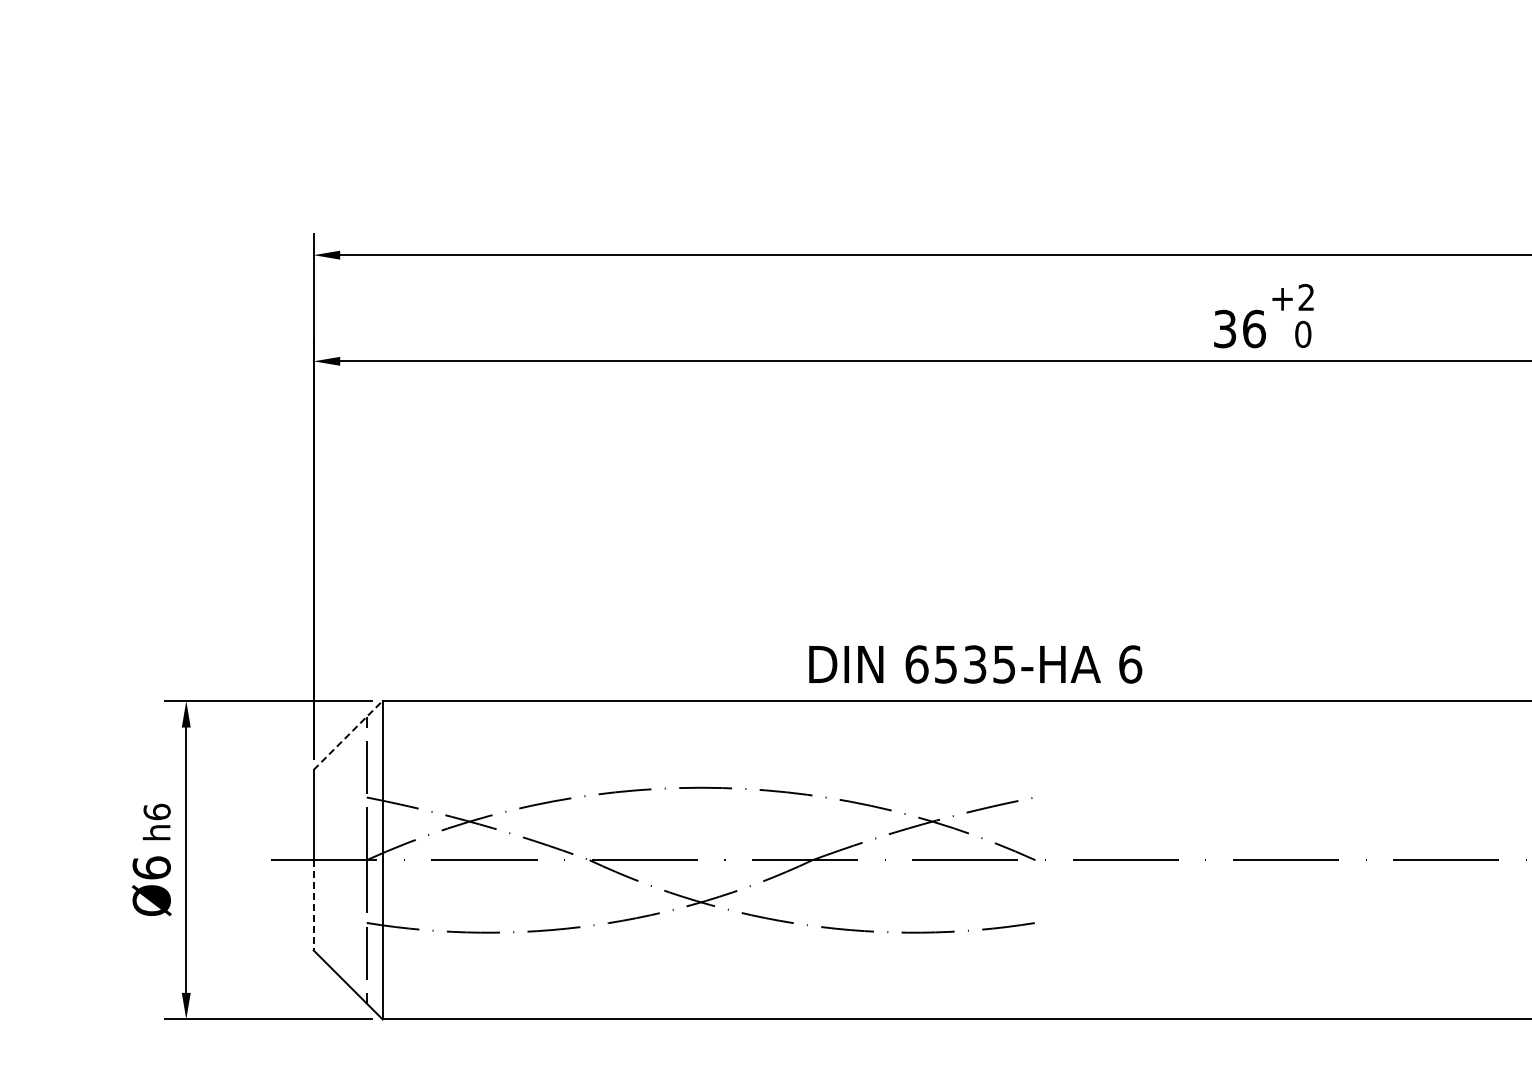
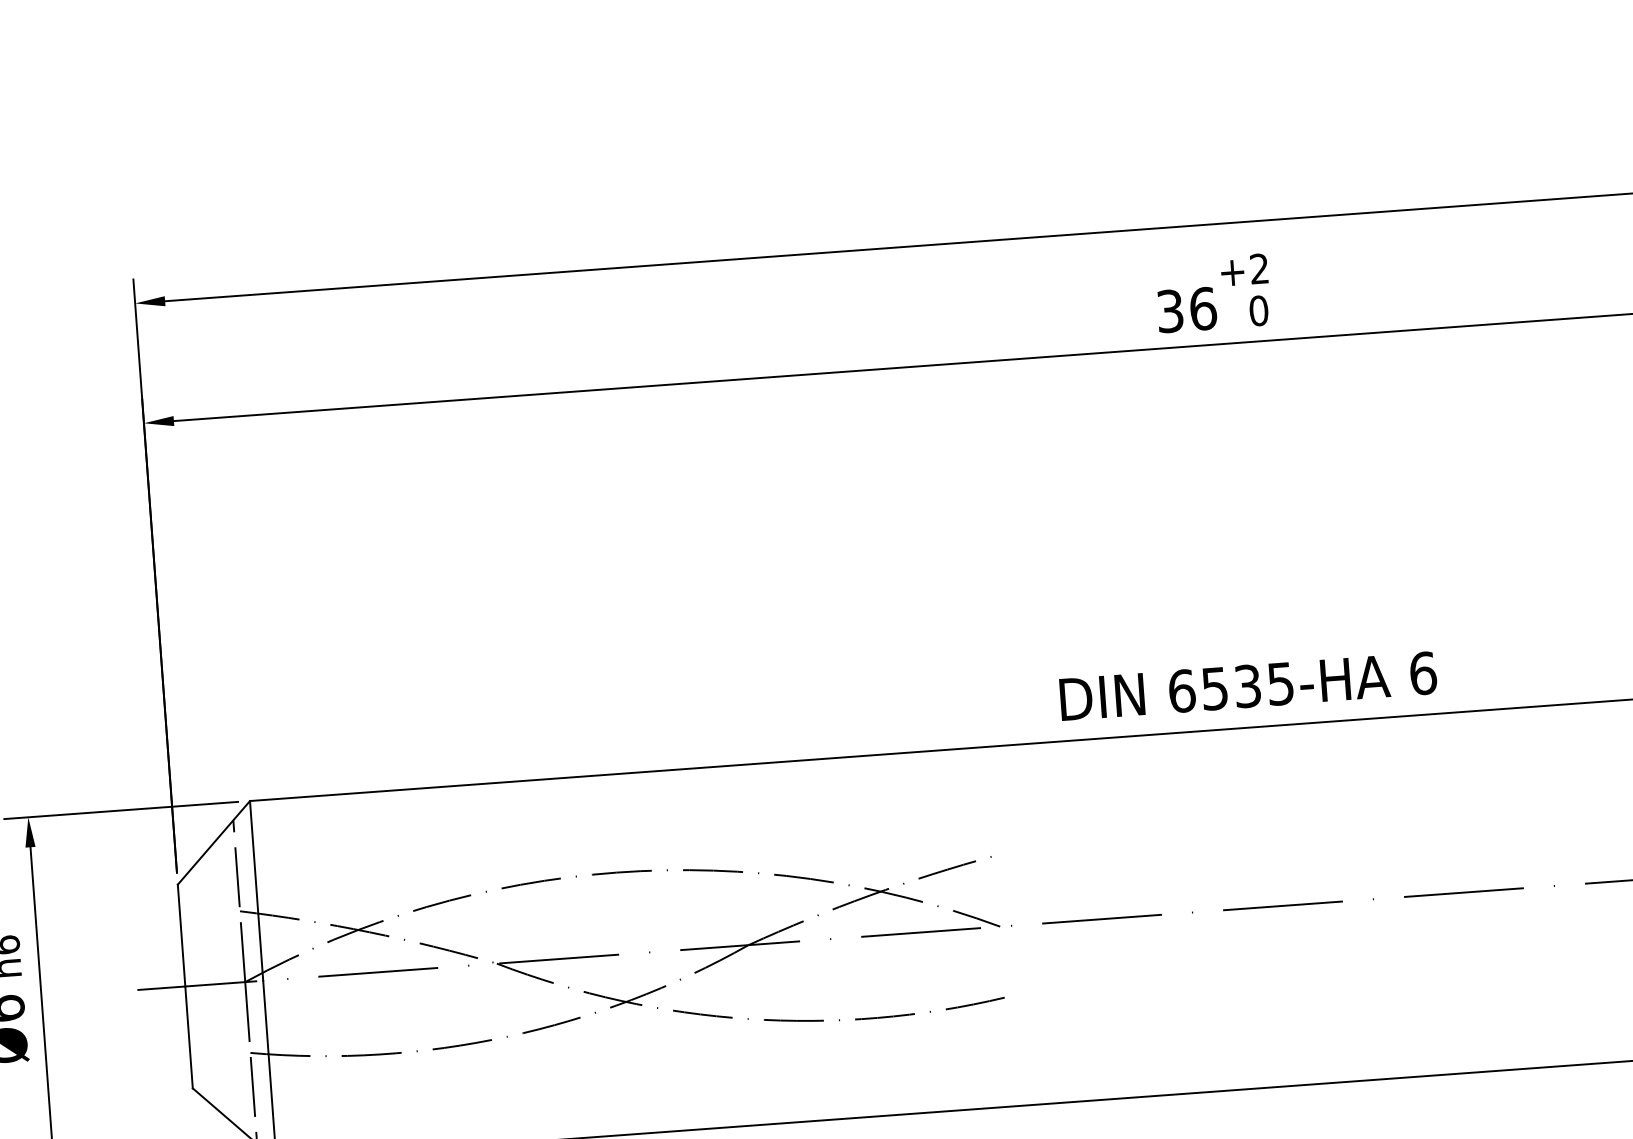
text: (975, 664) -> (1248, 686), moved
line: (348, 735) -> (214, 842), dashed -> solid
line: (313, 905) -> (188, 1037), dashed -> solid

